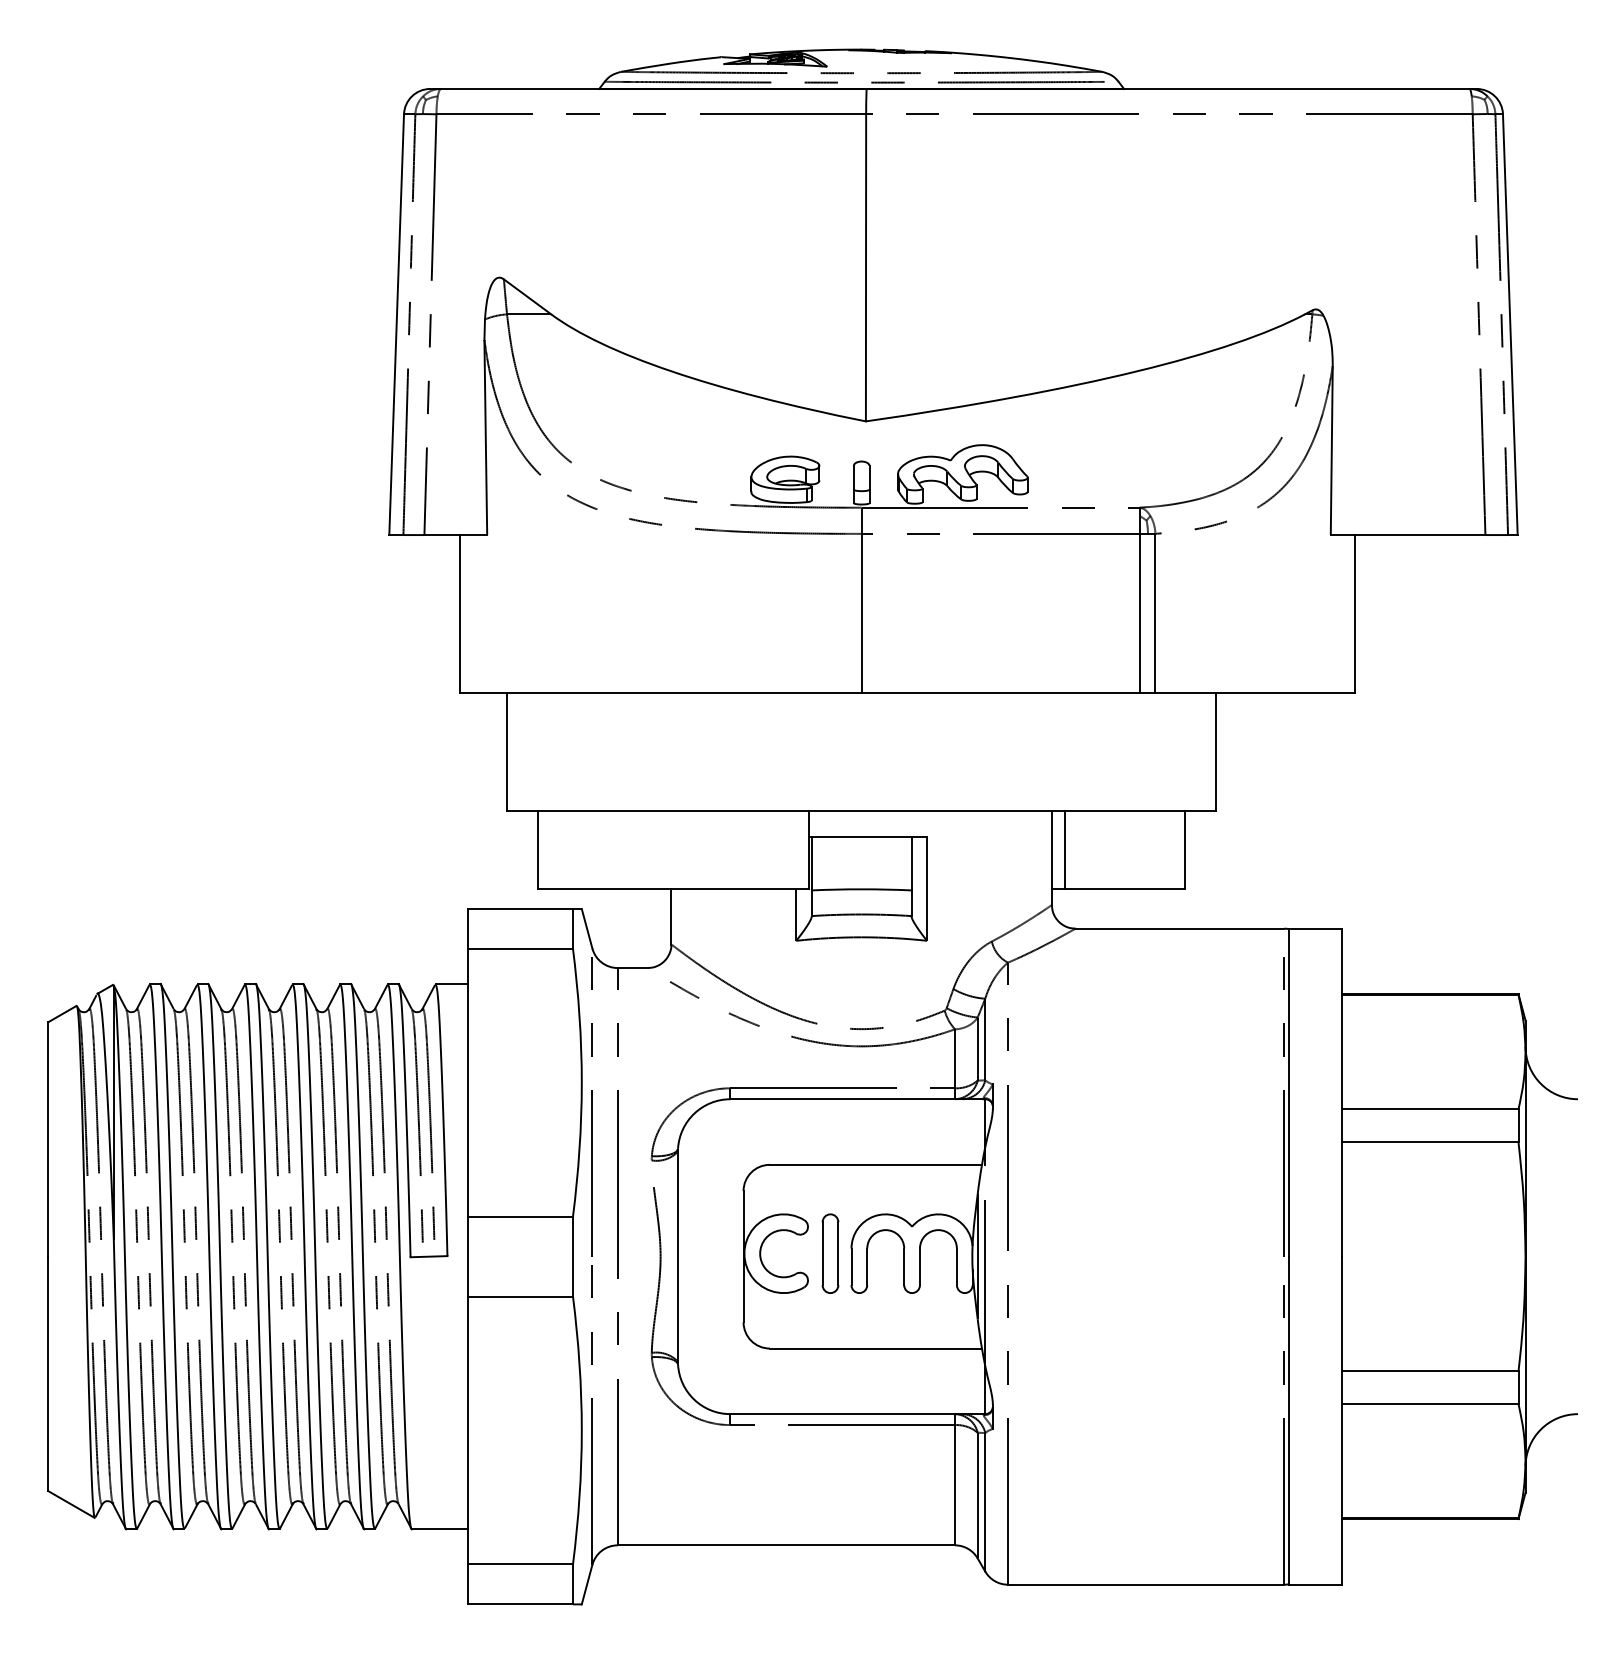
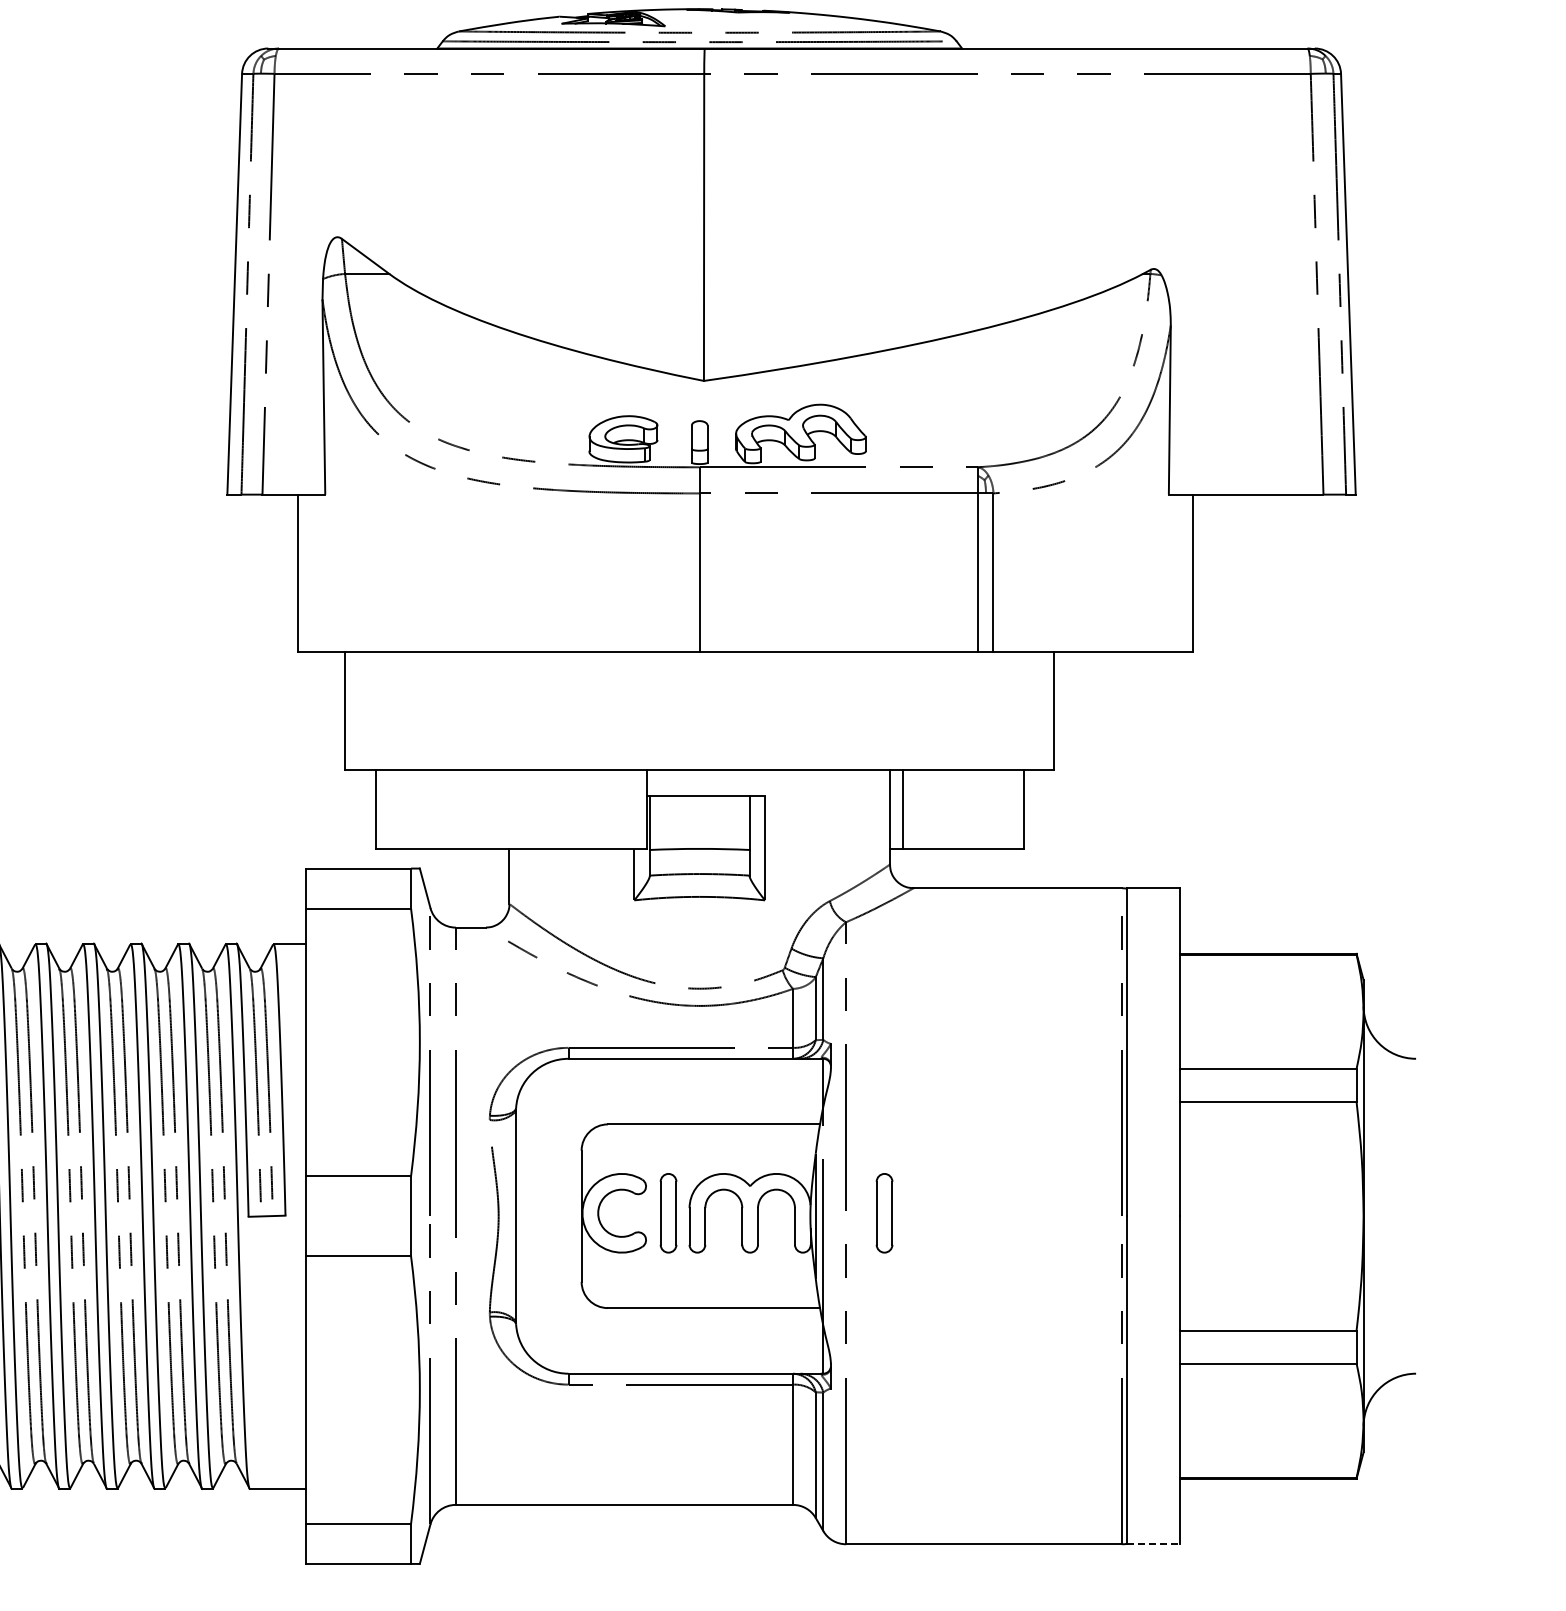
part: (1046, 1253) -> (884, 1213), added
line: (1316, 1584) -> (1154, 1544), solid -> dashed

